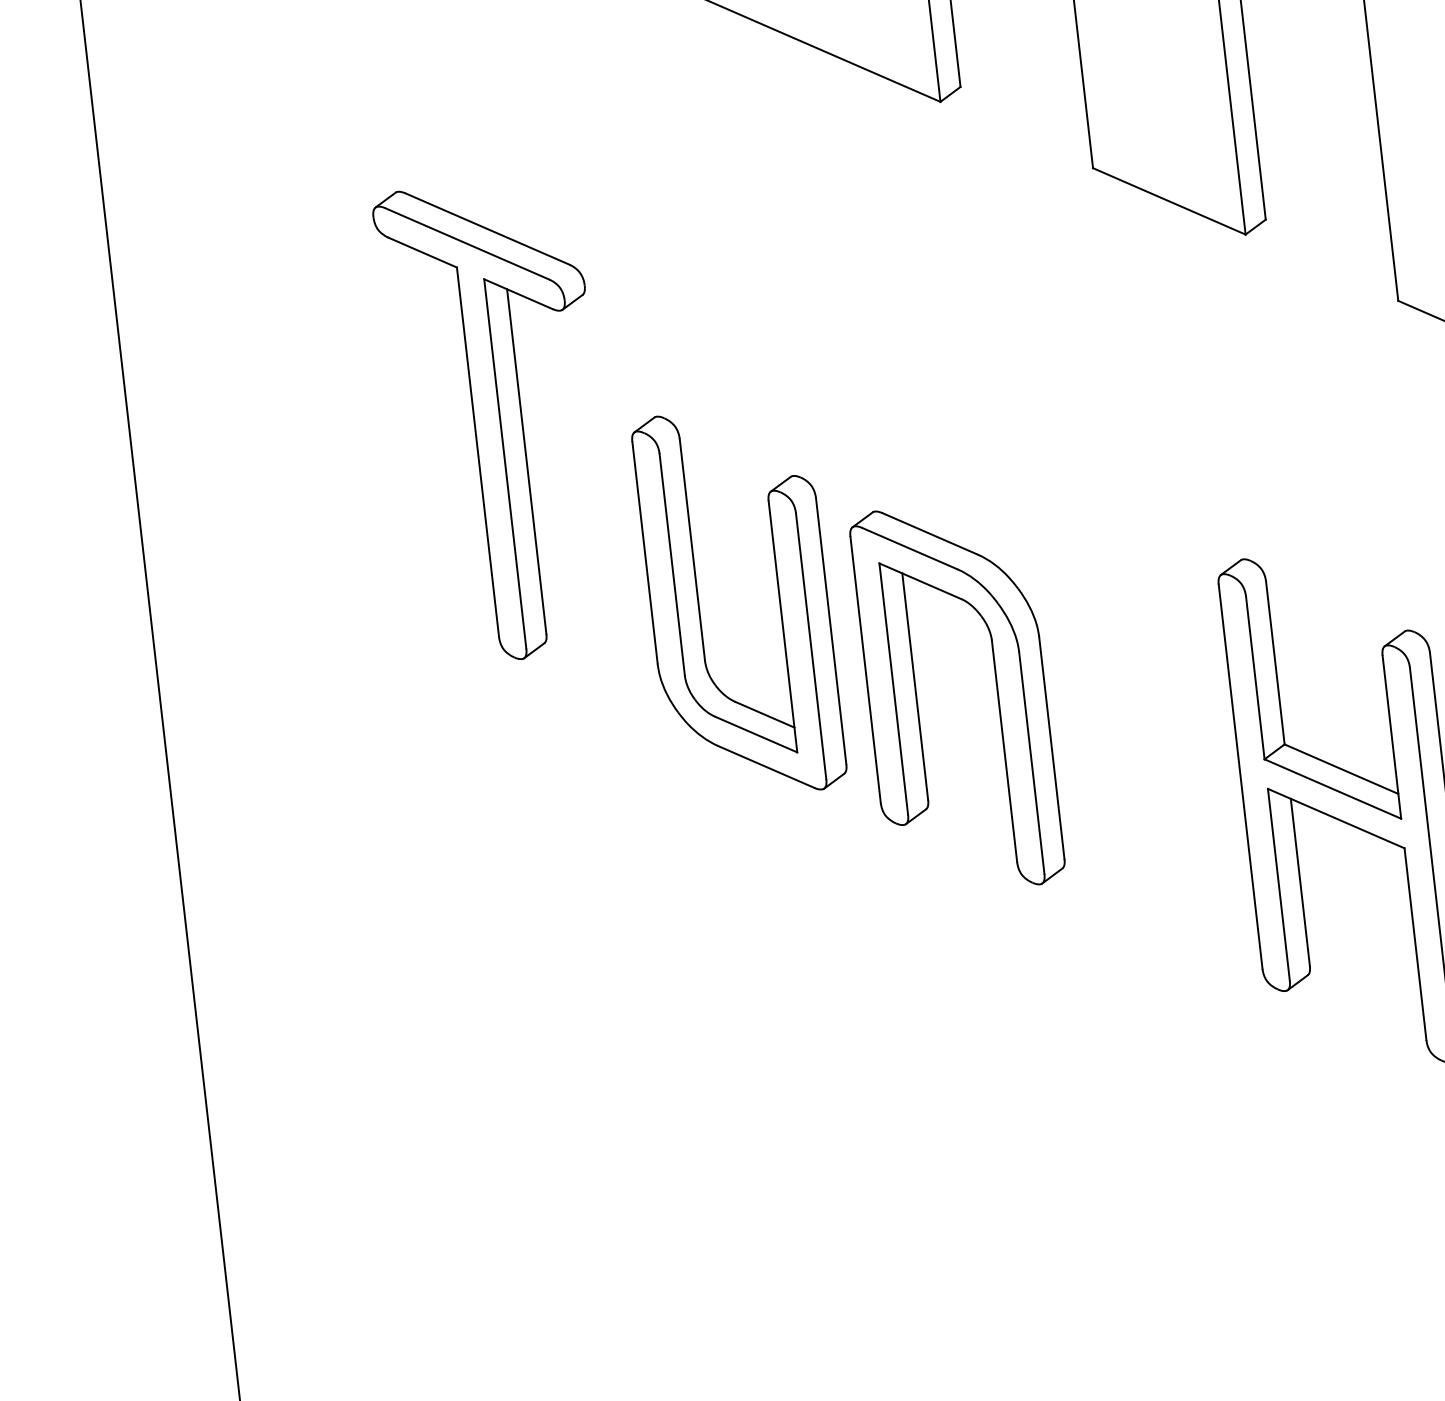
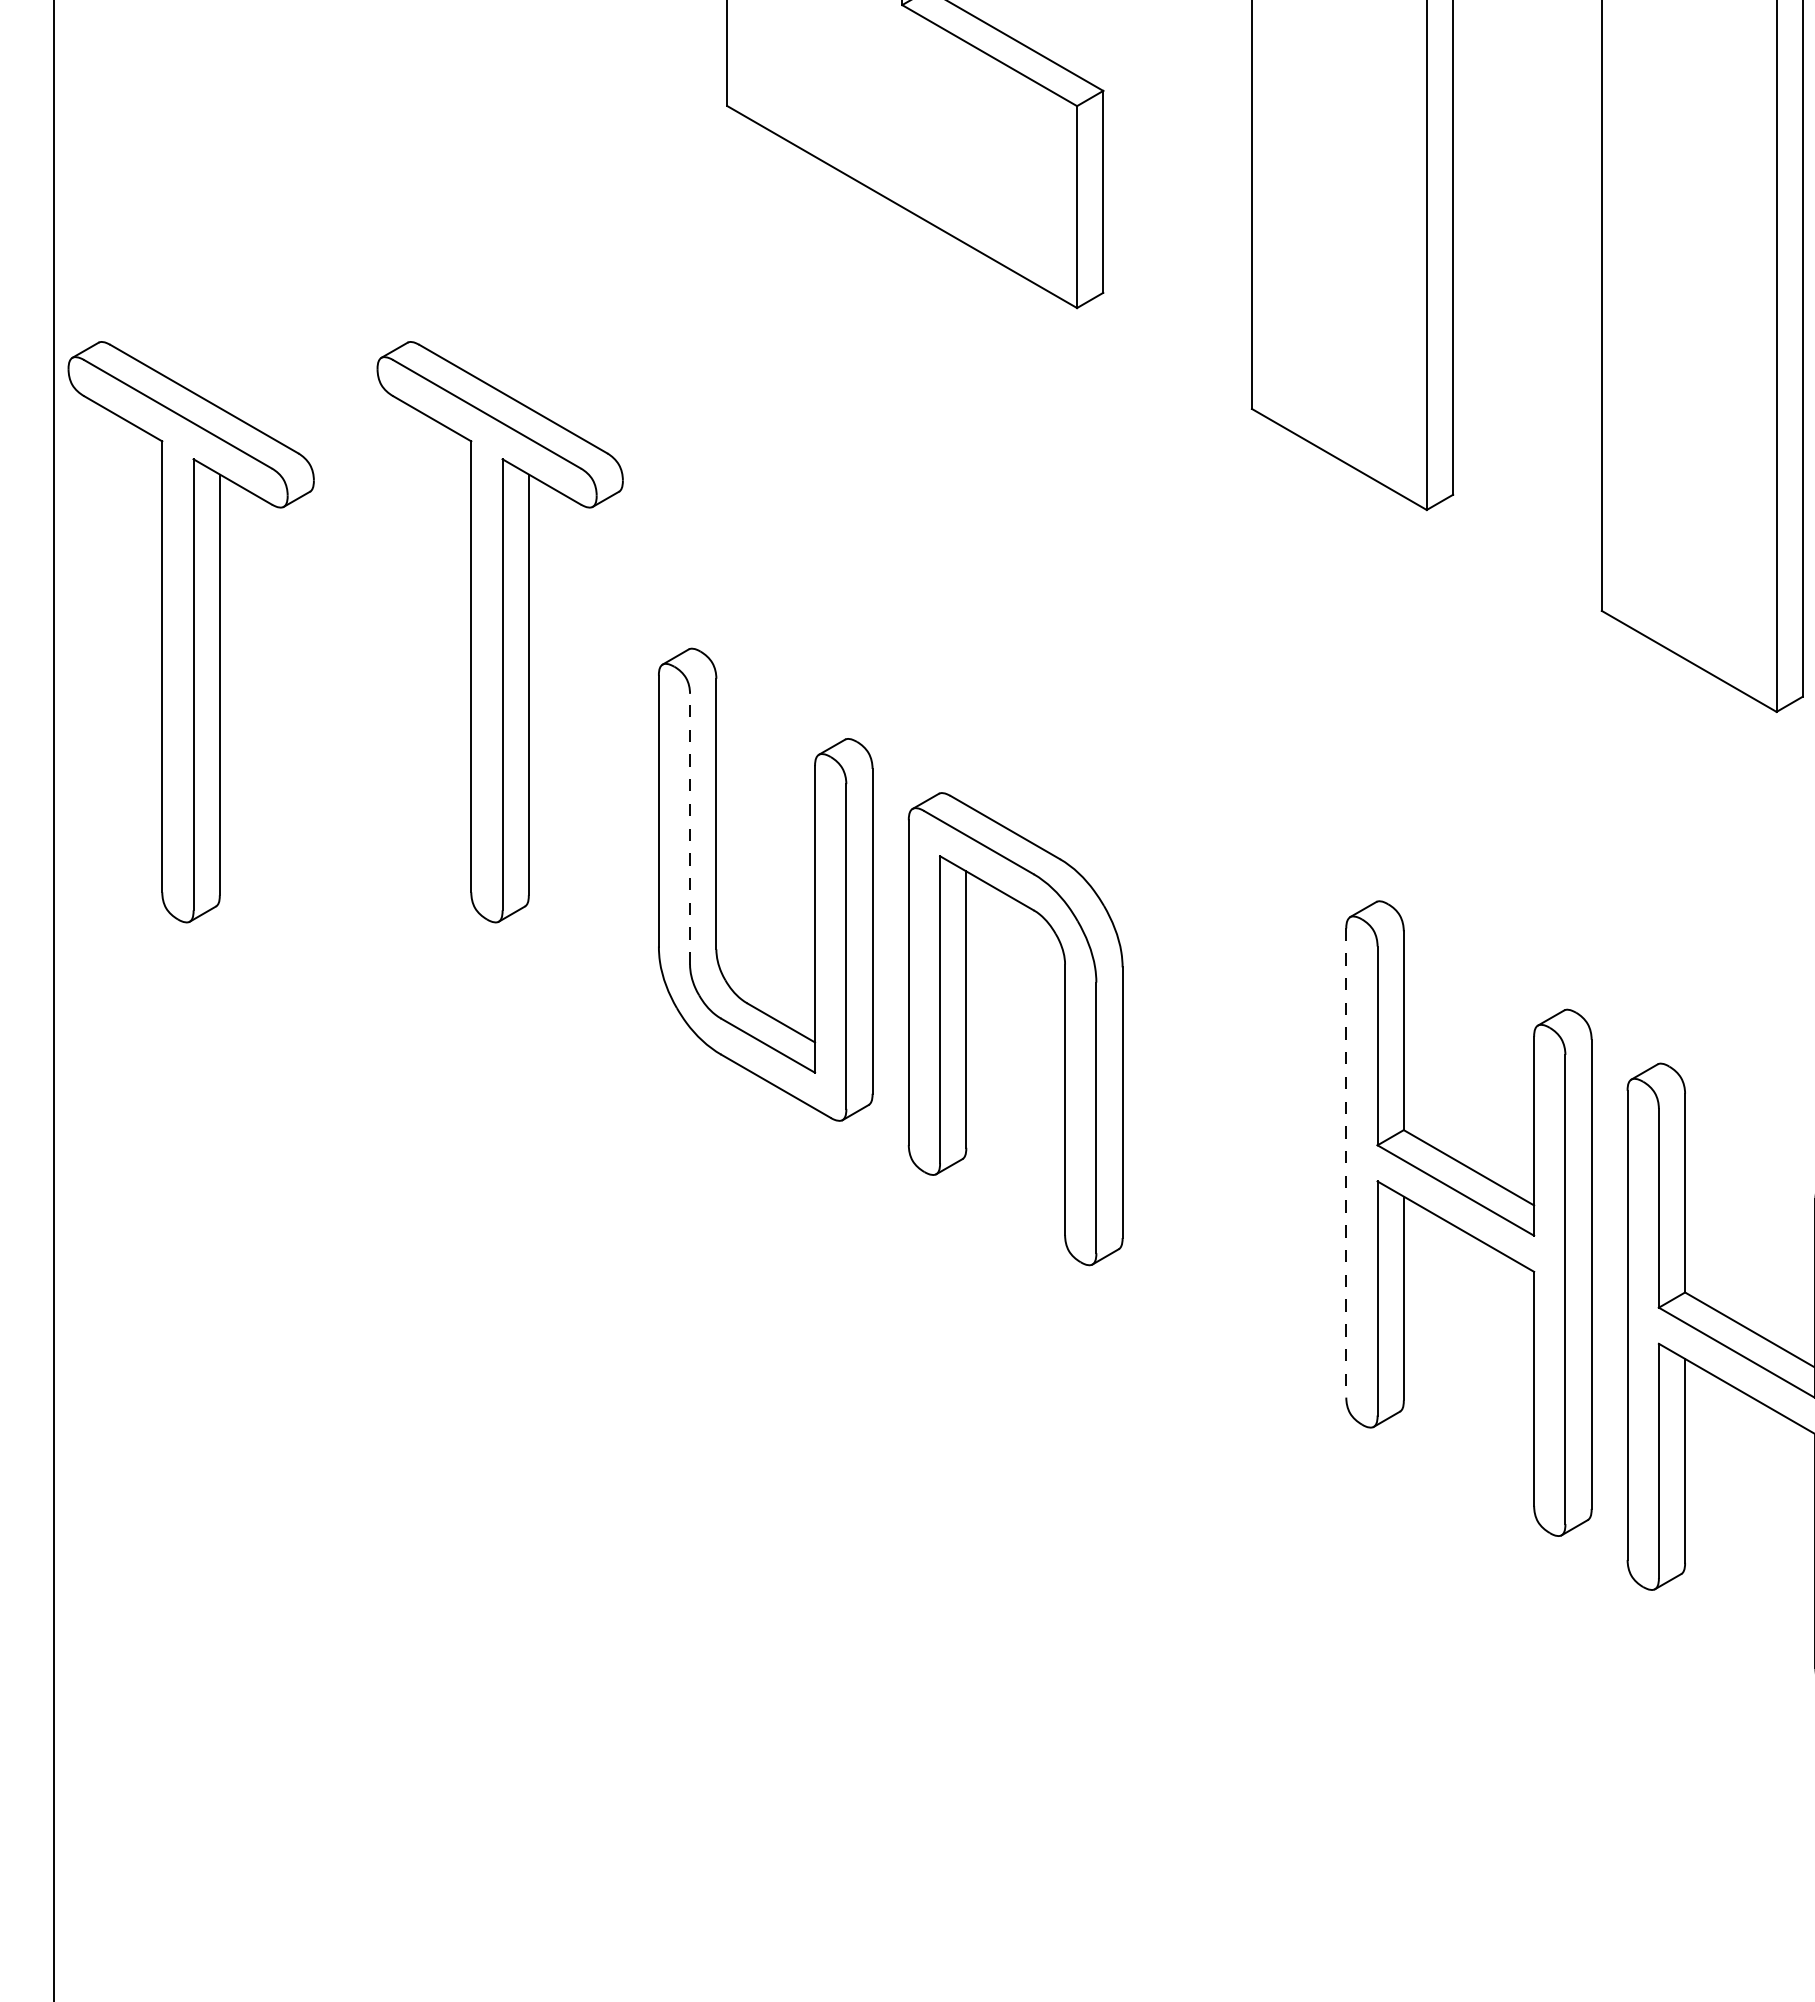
part: (244, 450) -> (190, 632), added
line: (672, 564) -> (690, 828), solid -> dashed
line: (1240, 777) -> (1346, 1163), solid -> dashed

